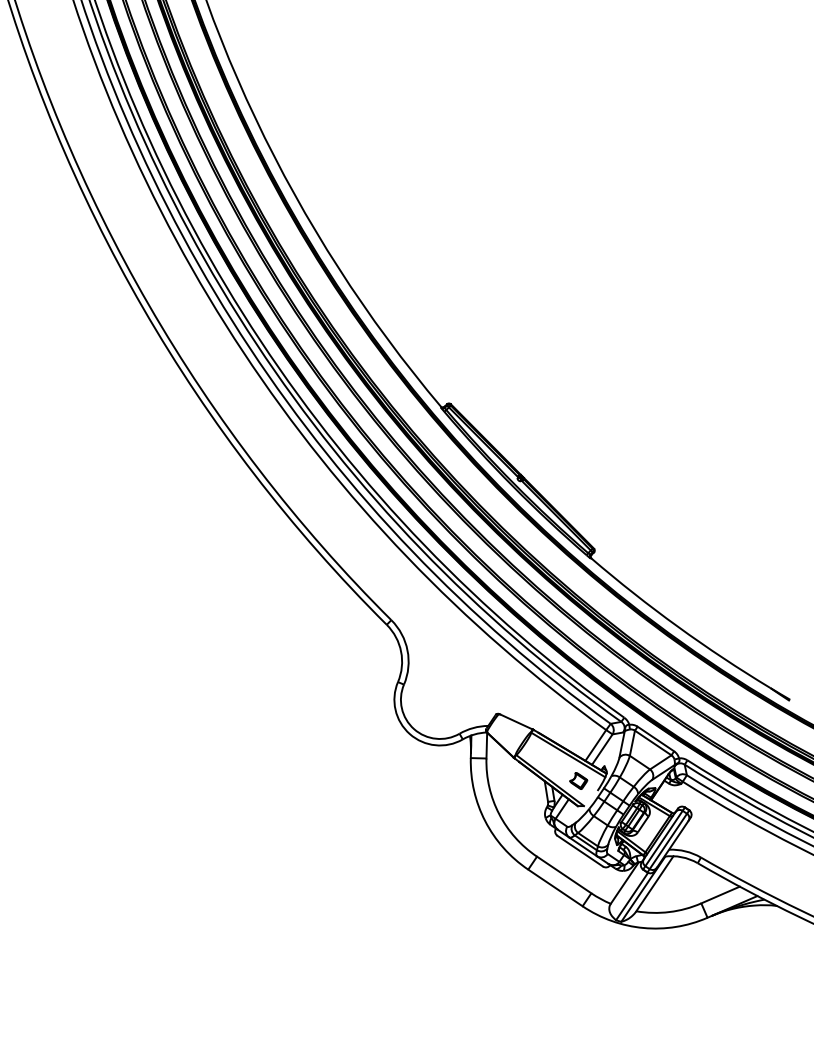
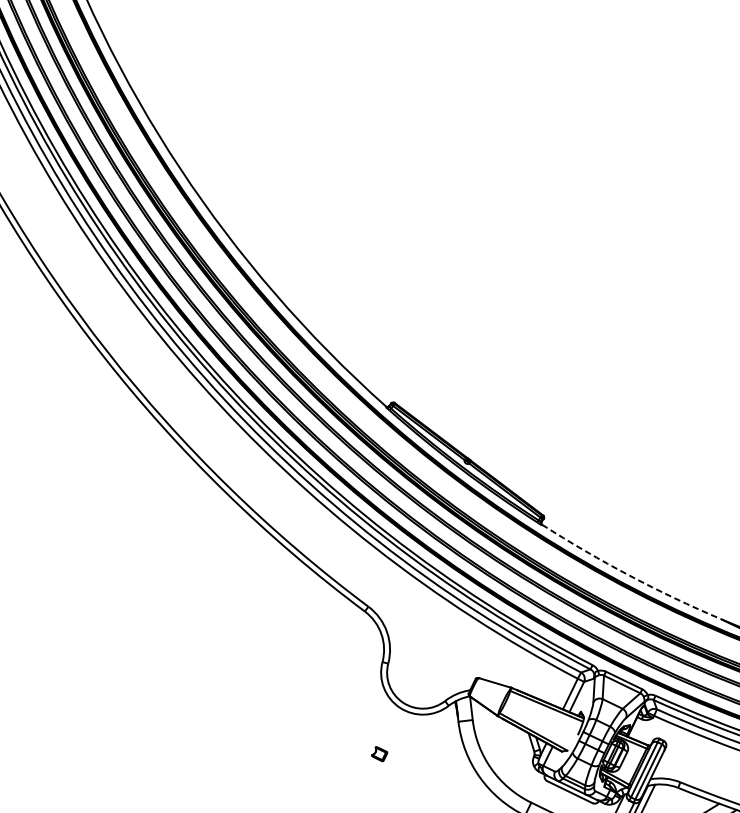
arc: (678, 626) -> (630, 575), solid -> dashed
part: (578, 780) -> (379, 753), moved

